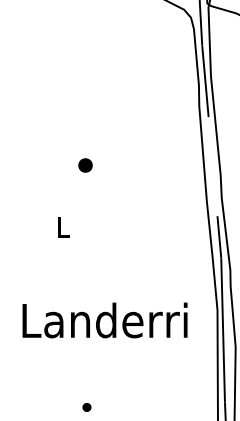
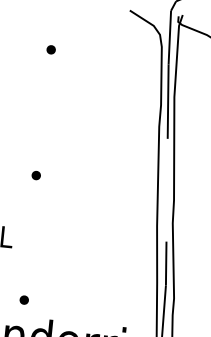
part: (87, 42) -> (50, 49), added
part: (85, 164) -> (36, 174), size x0.62
part: (85, 285) -> (23, 299), added

